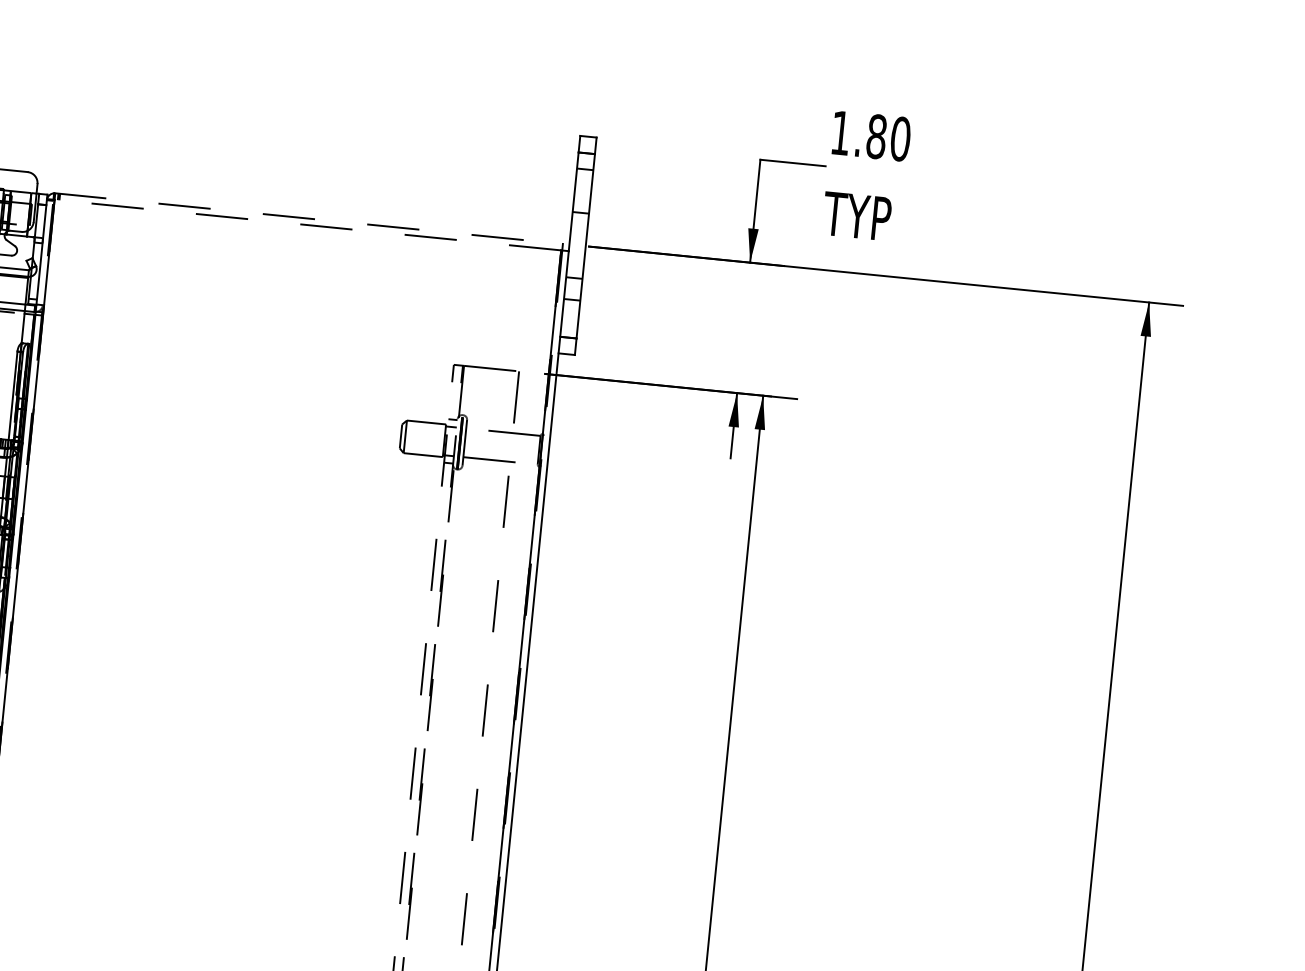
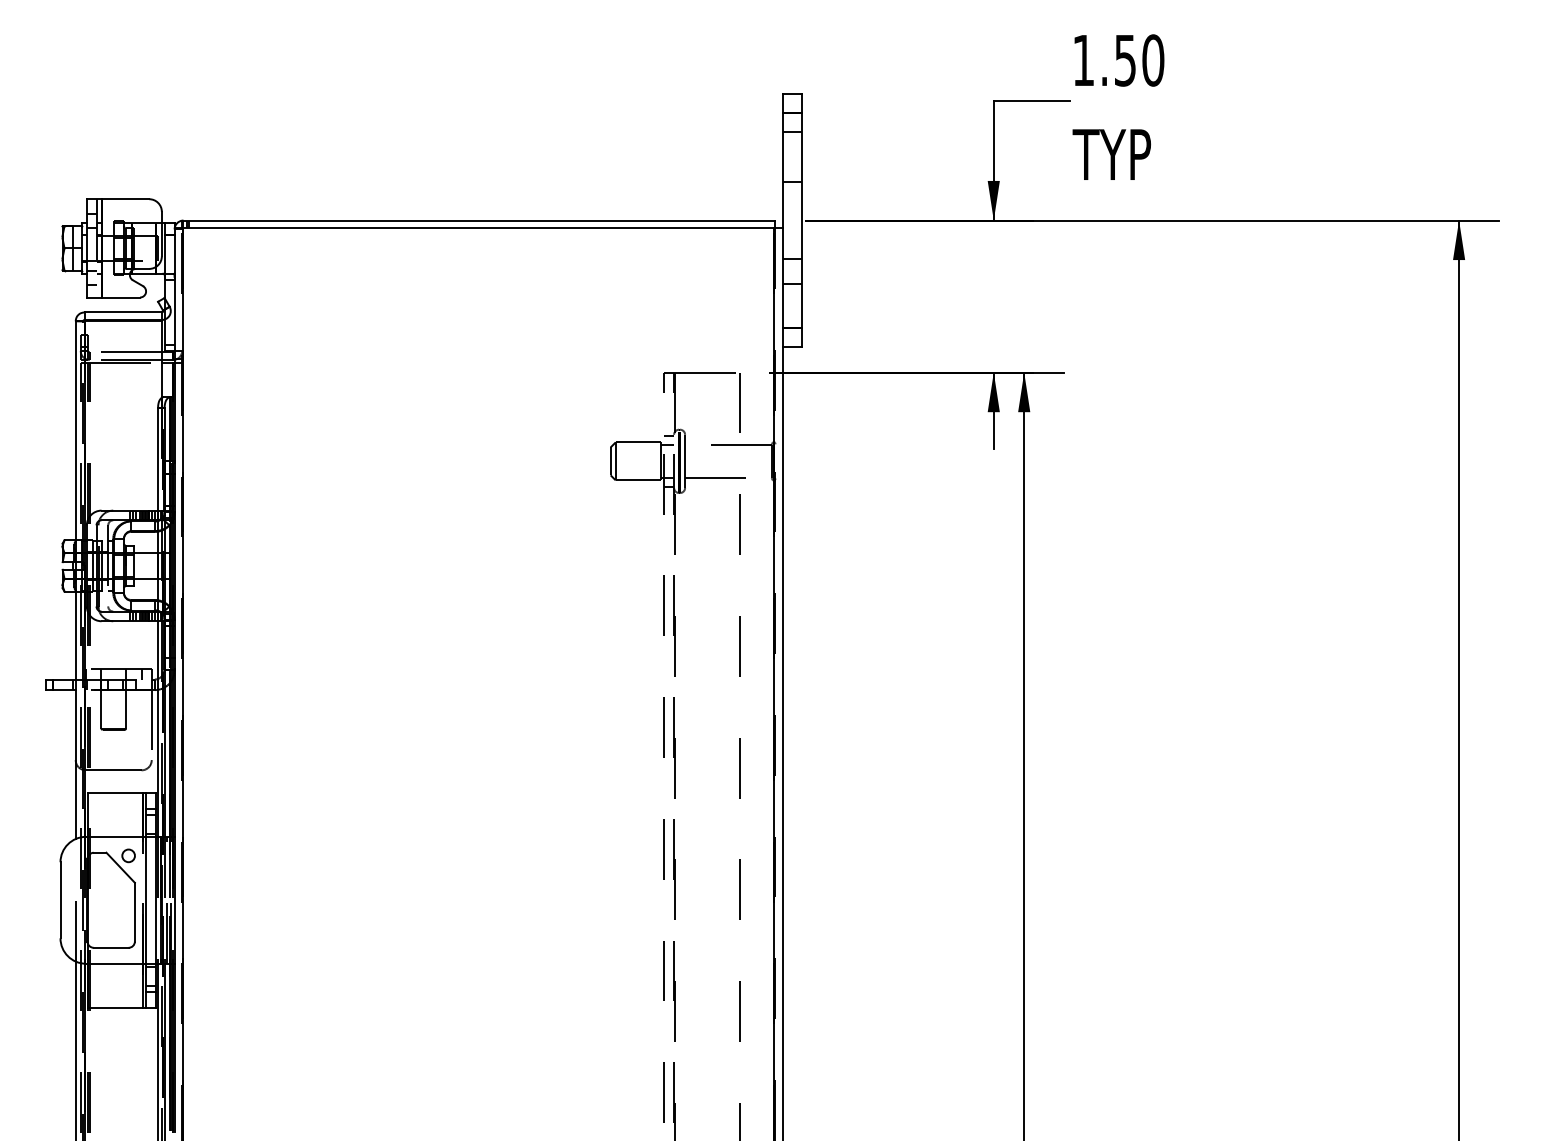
text: (876, 136) -> (1125, 60), 1.80 -> 1.50
line: (308, 218) -> (478, 220), dashed -> solid
line: (307, 225) -> (478, 228), dashed -> solid

